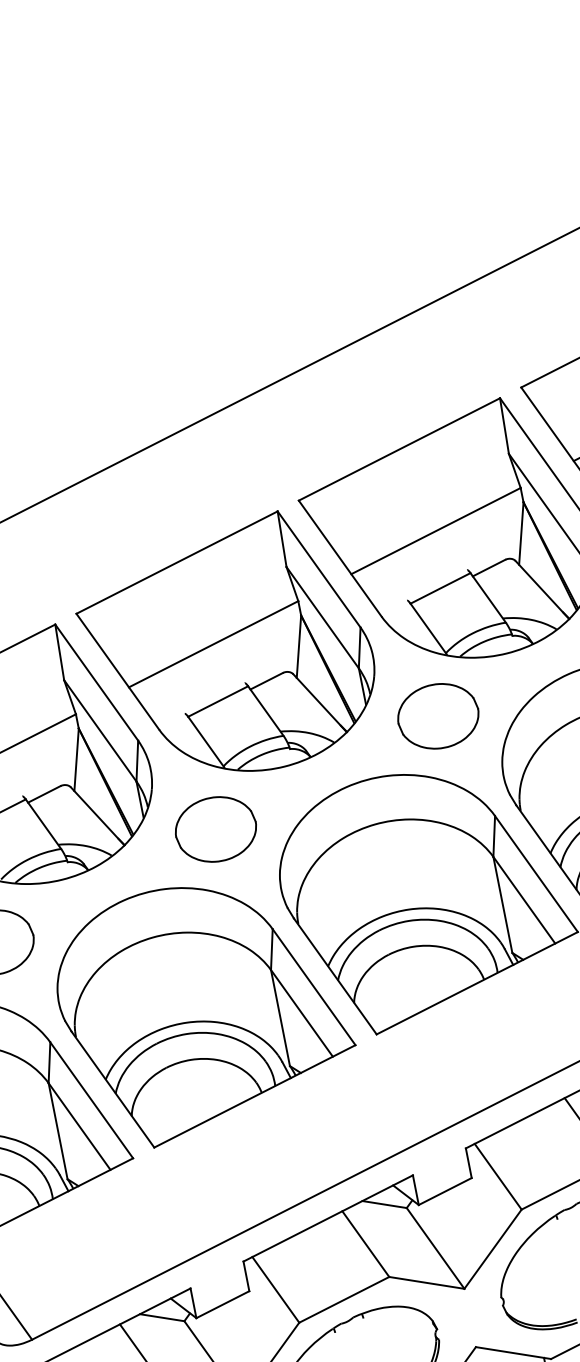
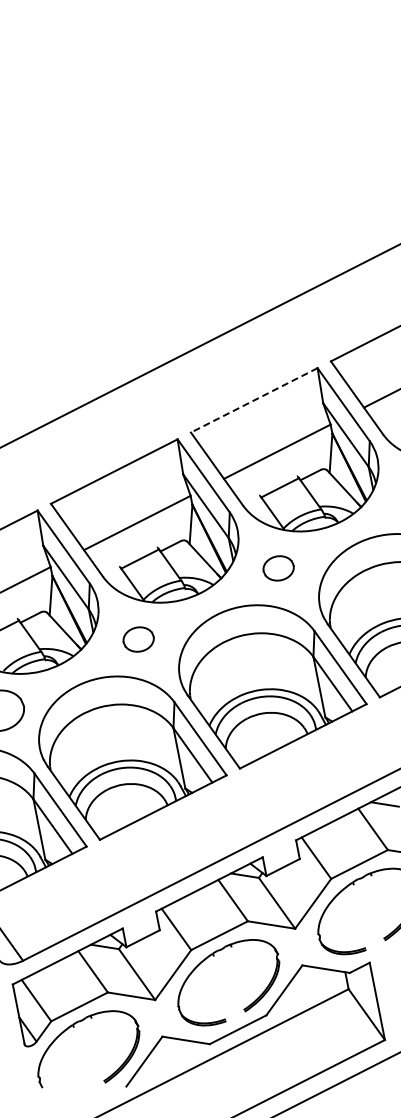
line: (398, 449) -> (253, 400), solid -> dashed
part: (437, 716) -> (278, 568), size x0.6
part: (215, 829) -> (138, 639), size x0.6

